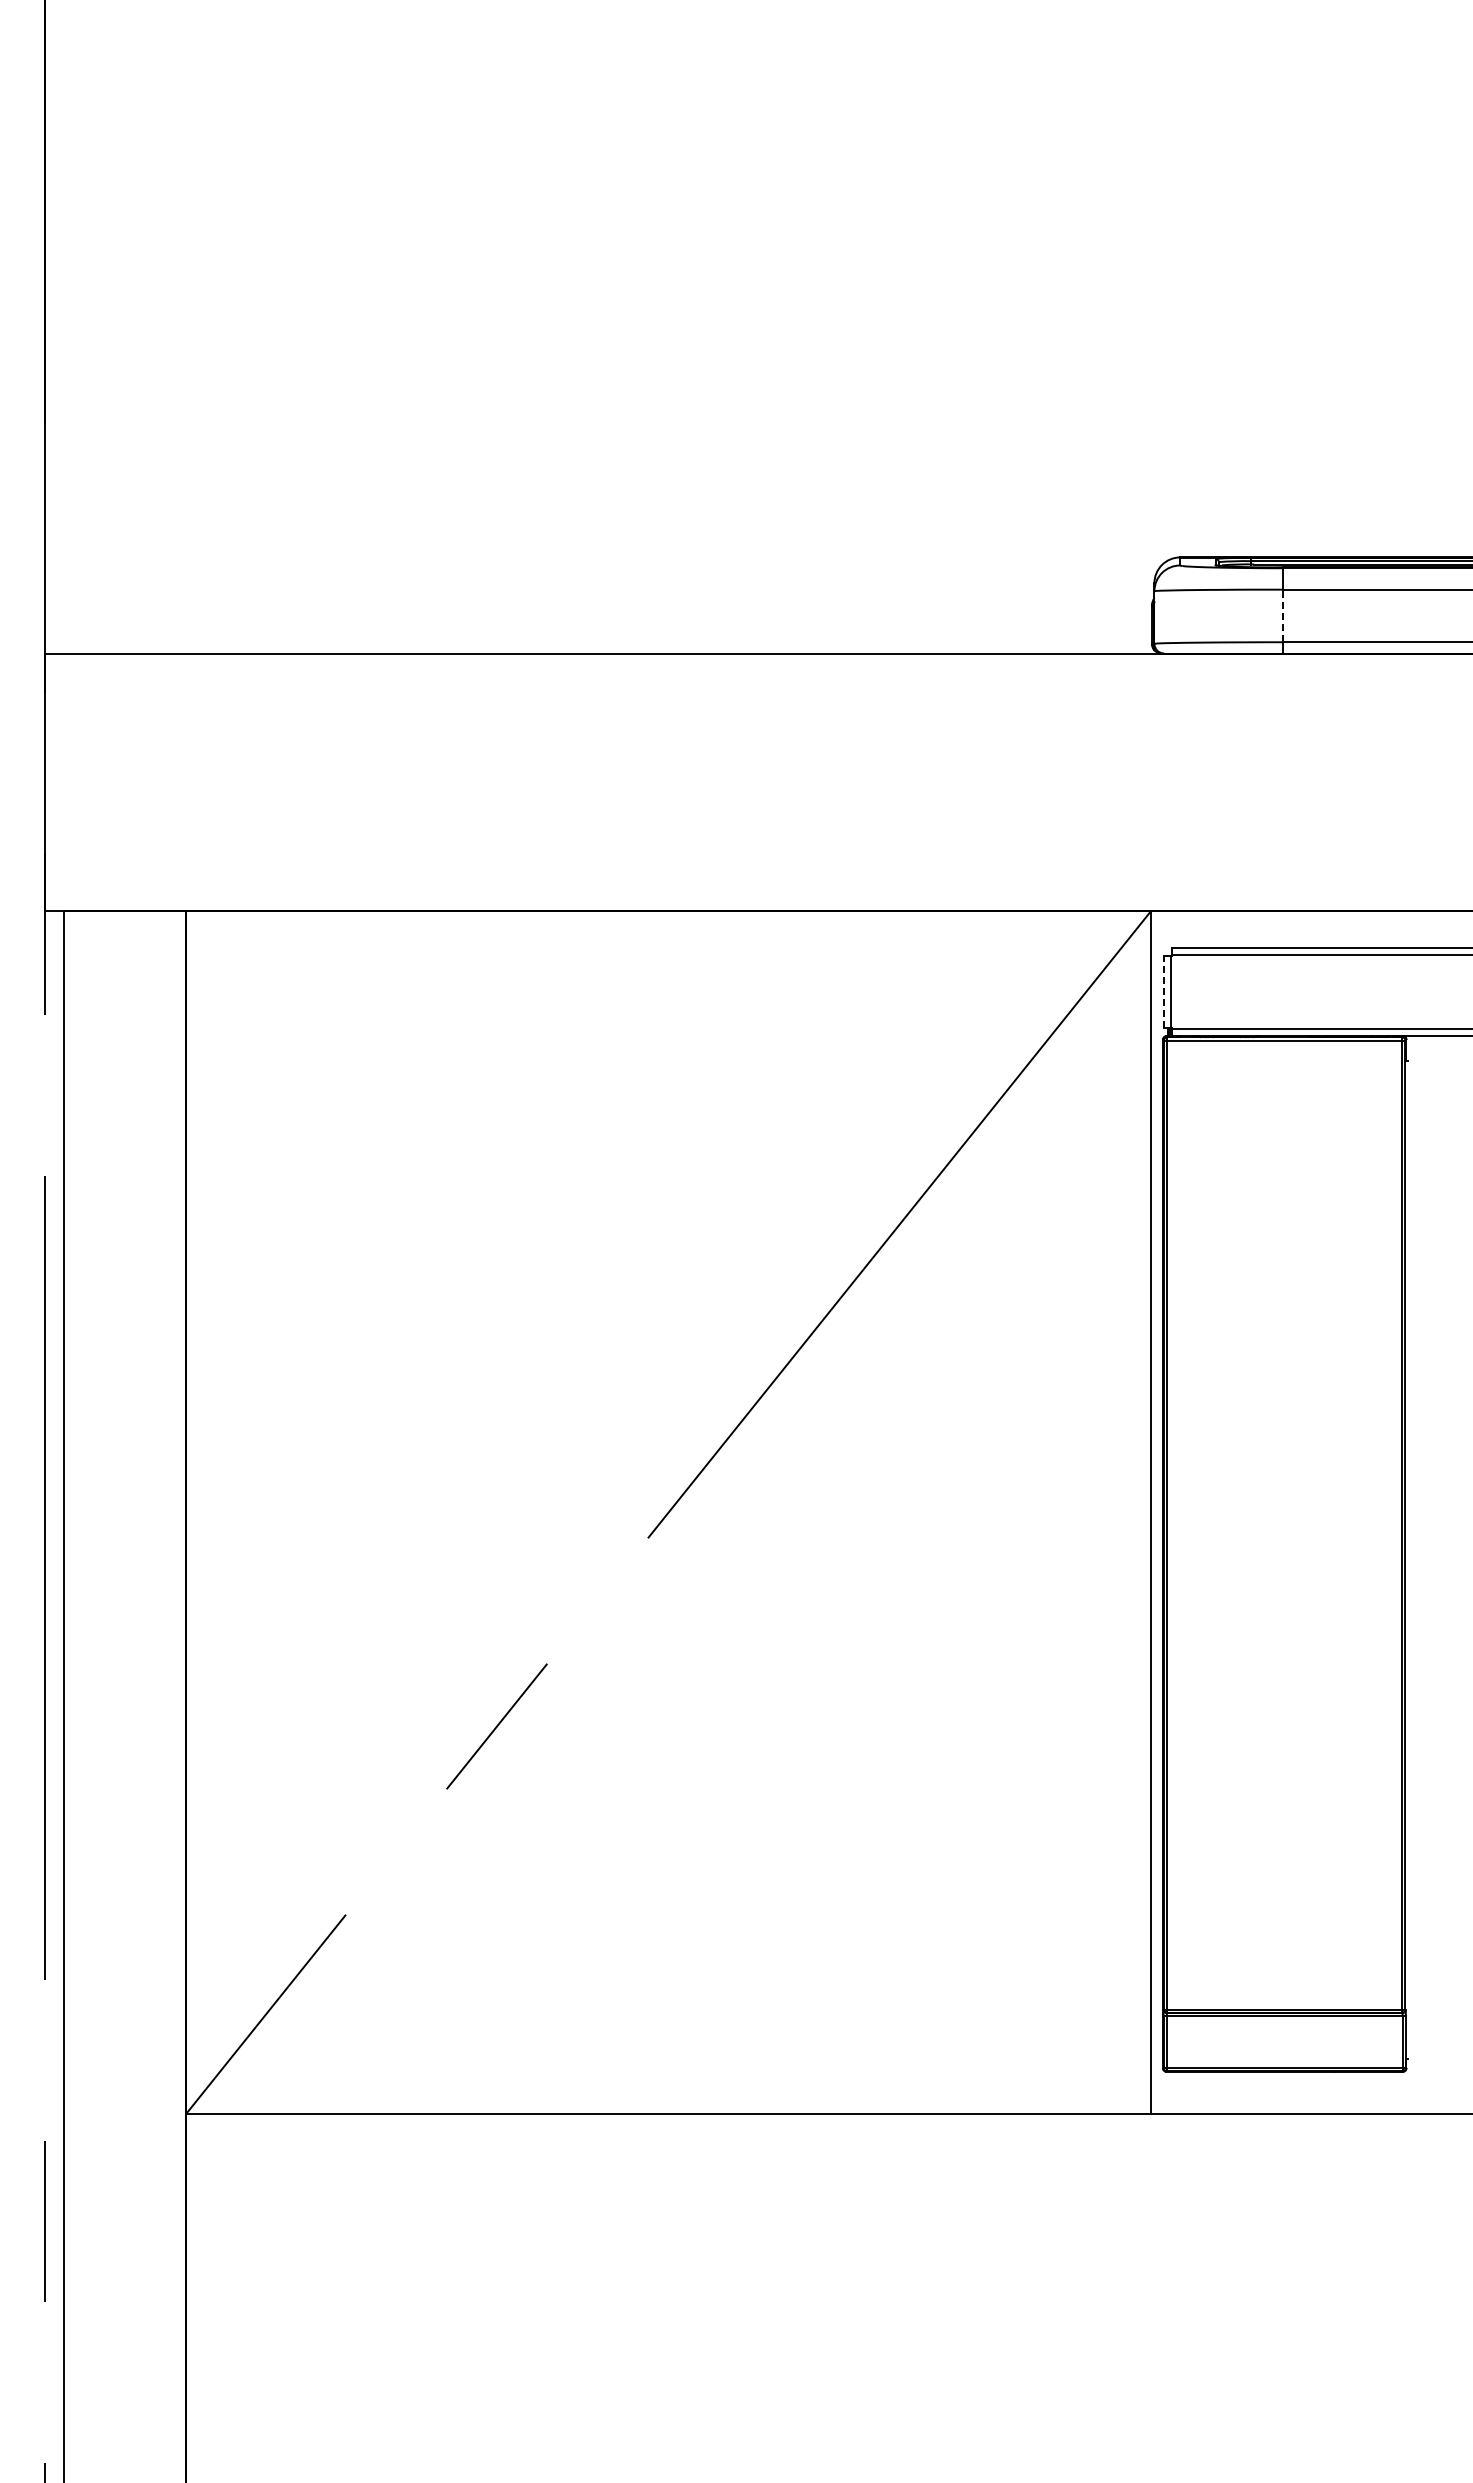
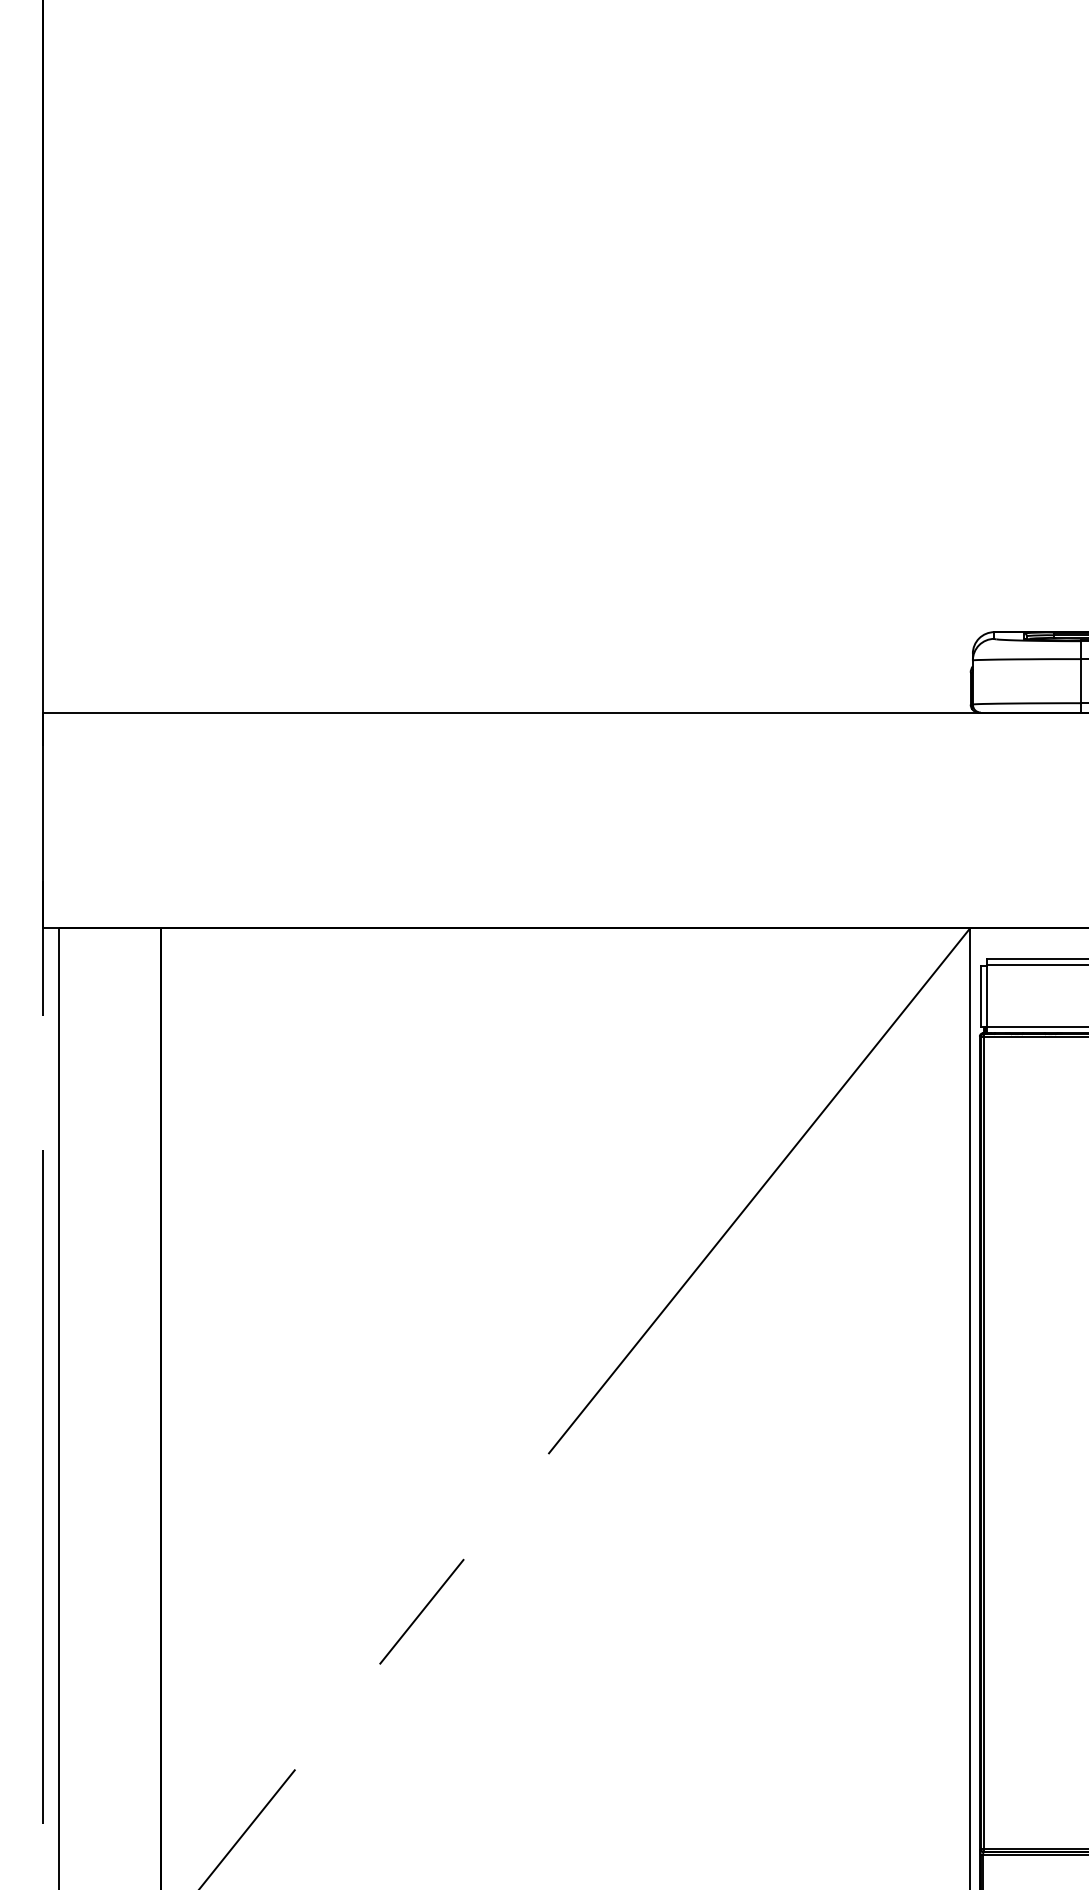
line: (1283, 615) -> (1080, 680), dashed -> solid
line: (1164, 991) -> (981, 995), dashed -> solid

